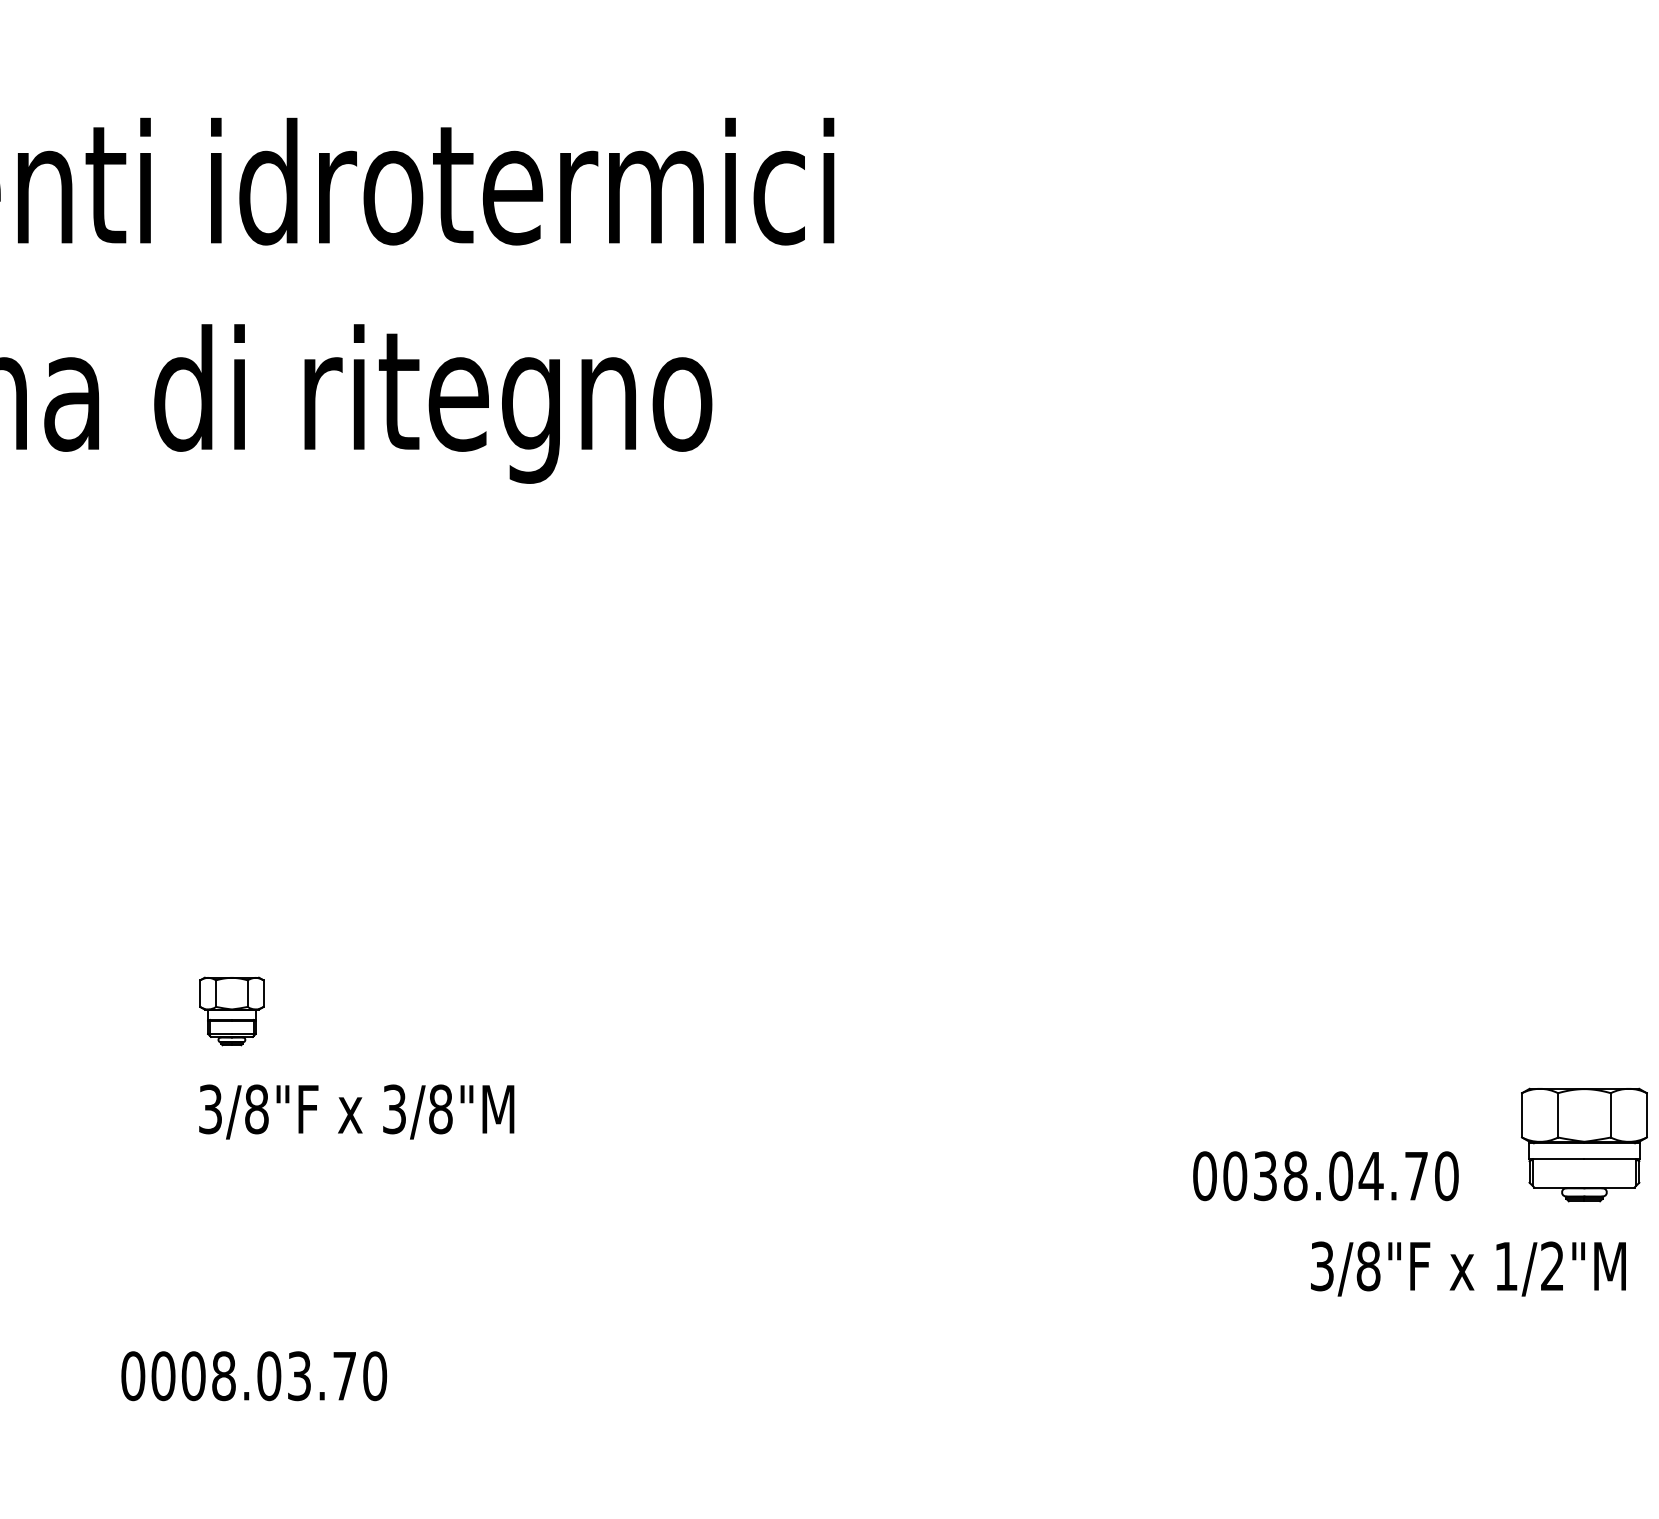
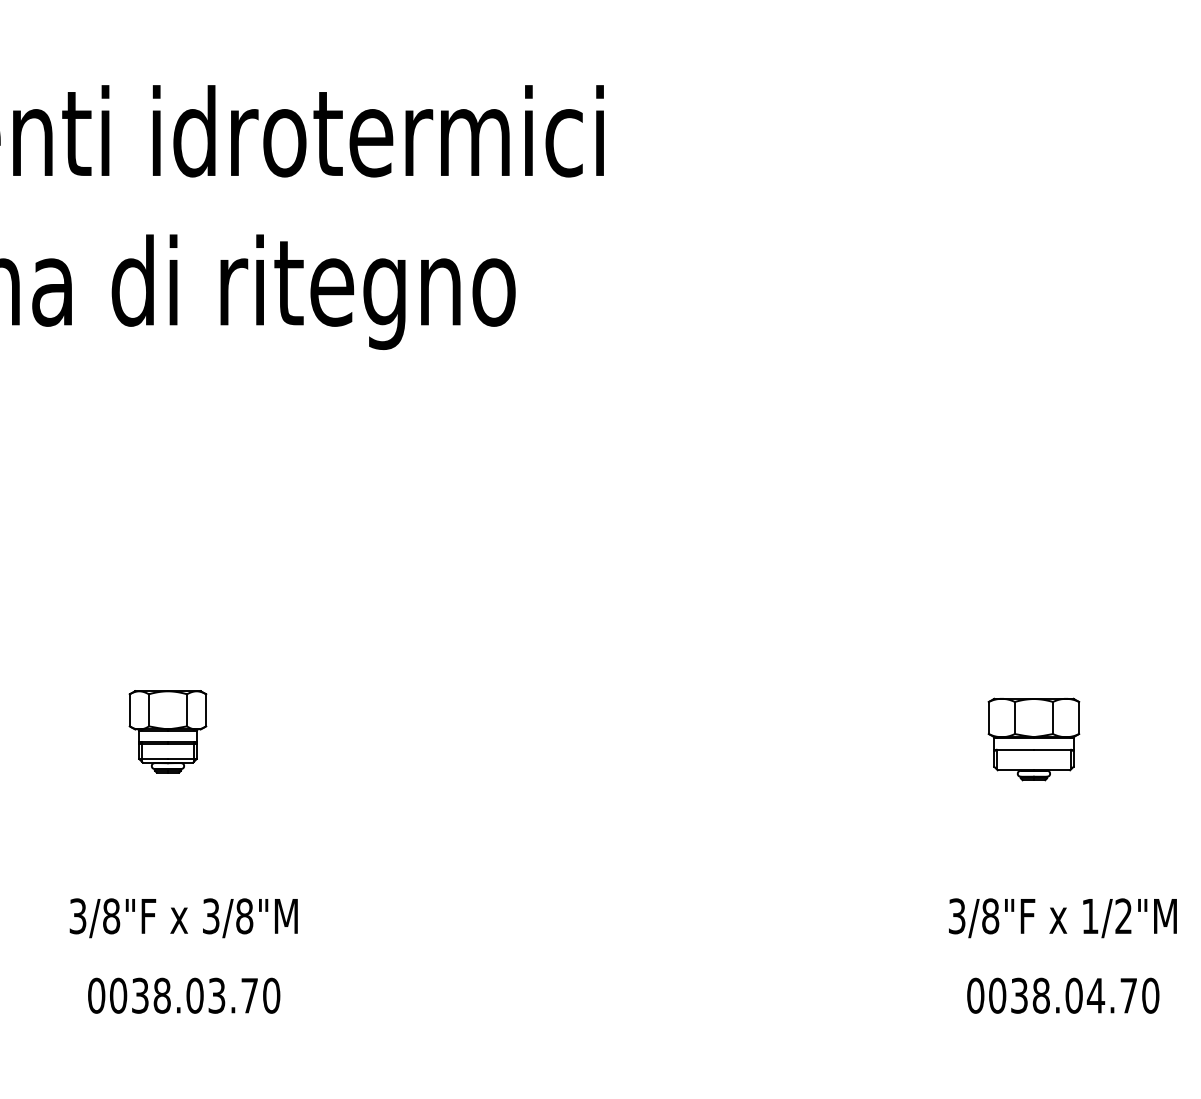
part: (231, 1011) -> (167, 731), size x1.67
text: (356, 1111) -> (183, 917), moved
part: (1584, 1144) -> (1033, 739), moved
text: (1325, 1176) -> (1062, 996), moved
text: (193, 1376) -> (140, 996), 0008.03.70 -> 0038.03.70

